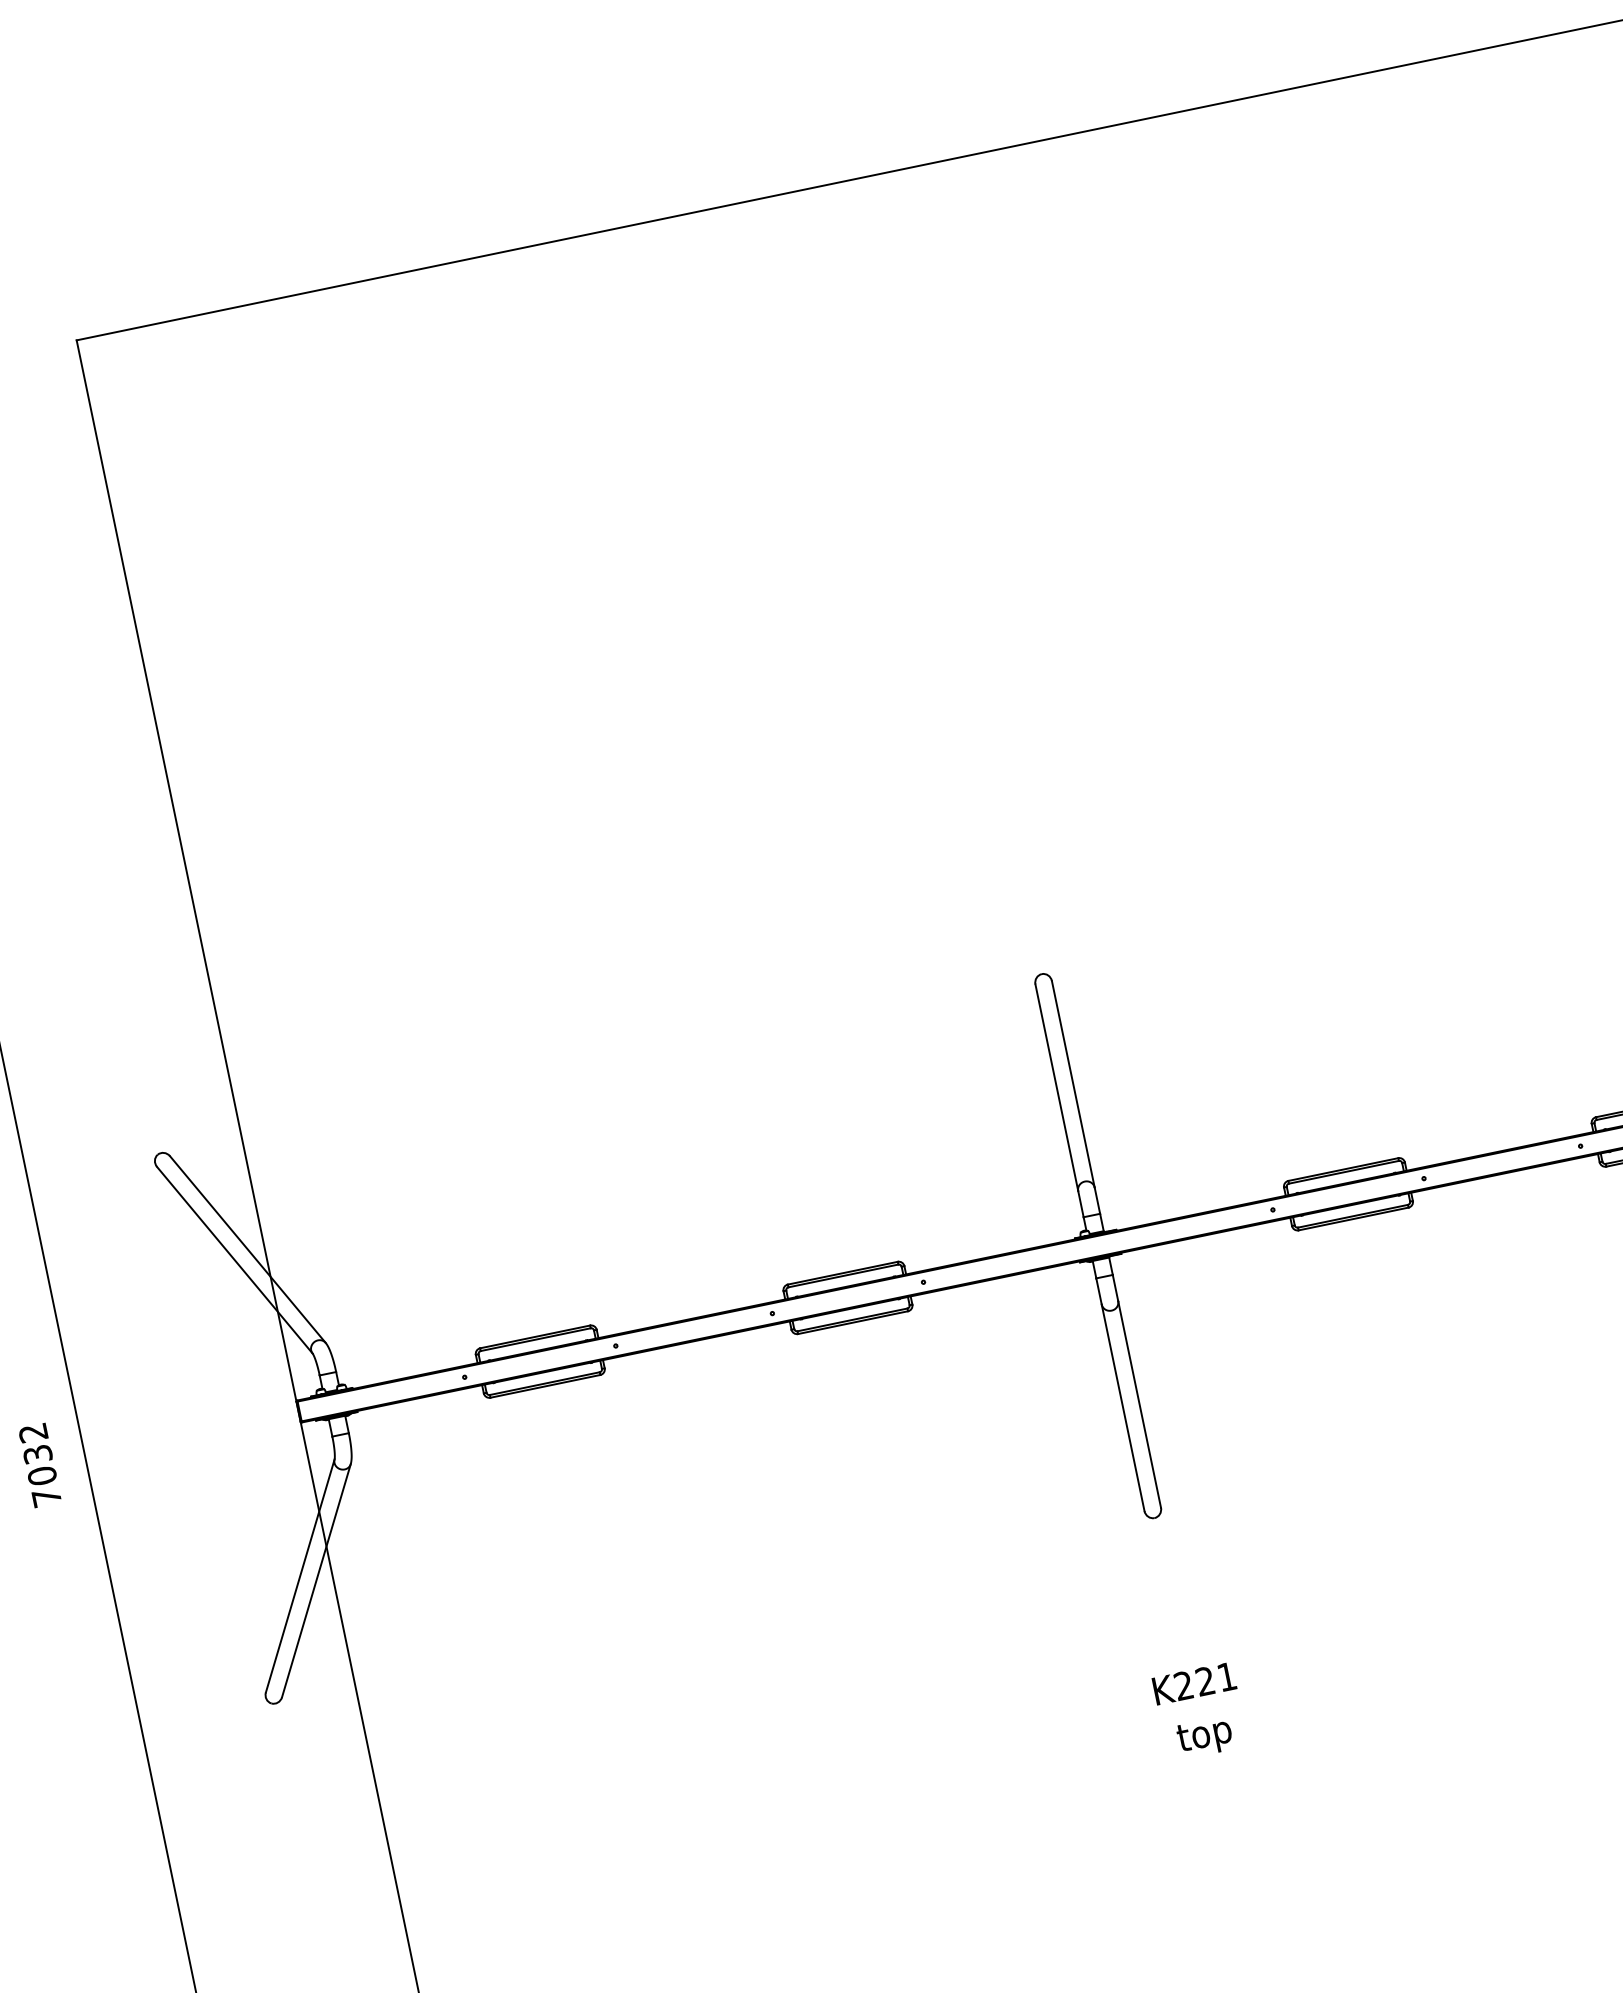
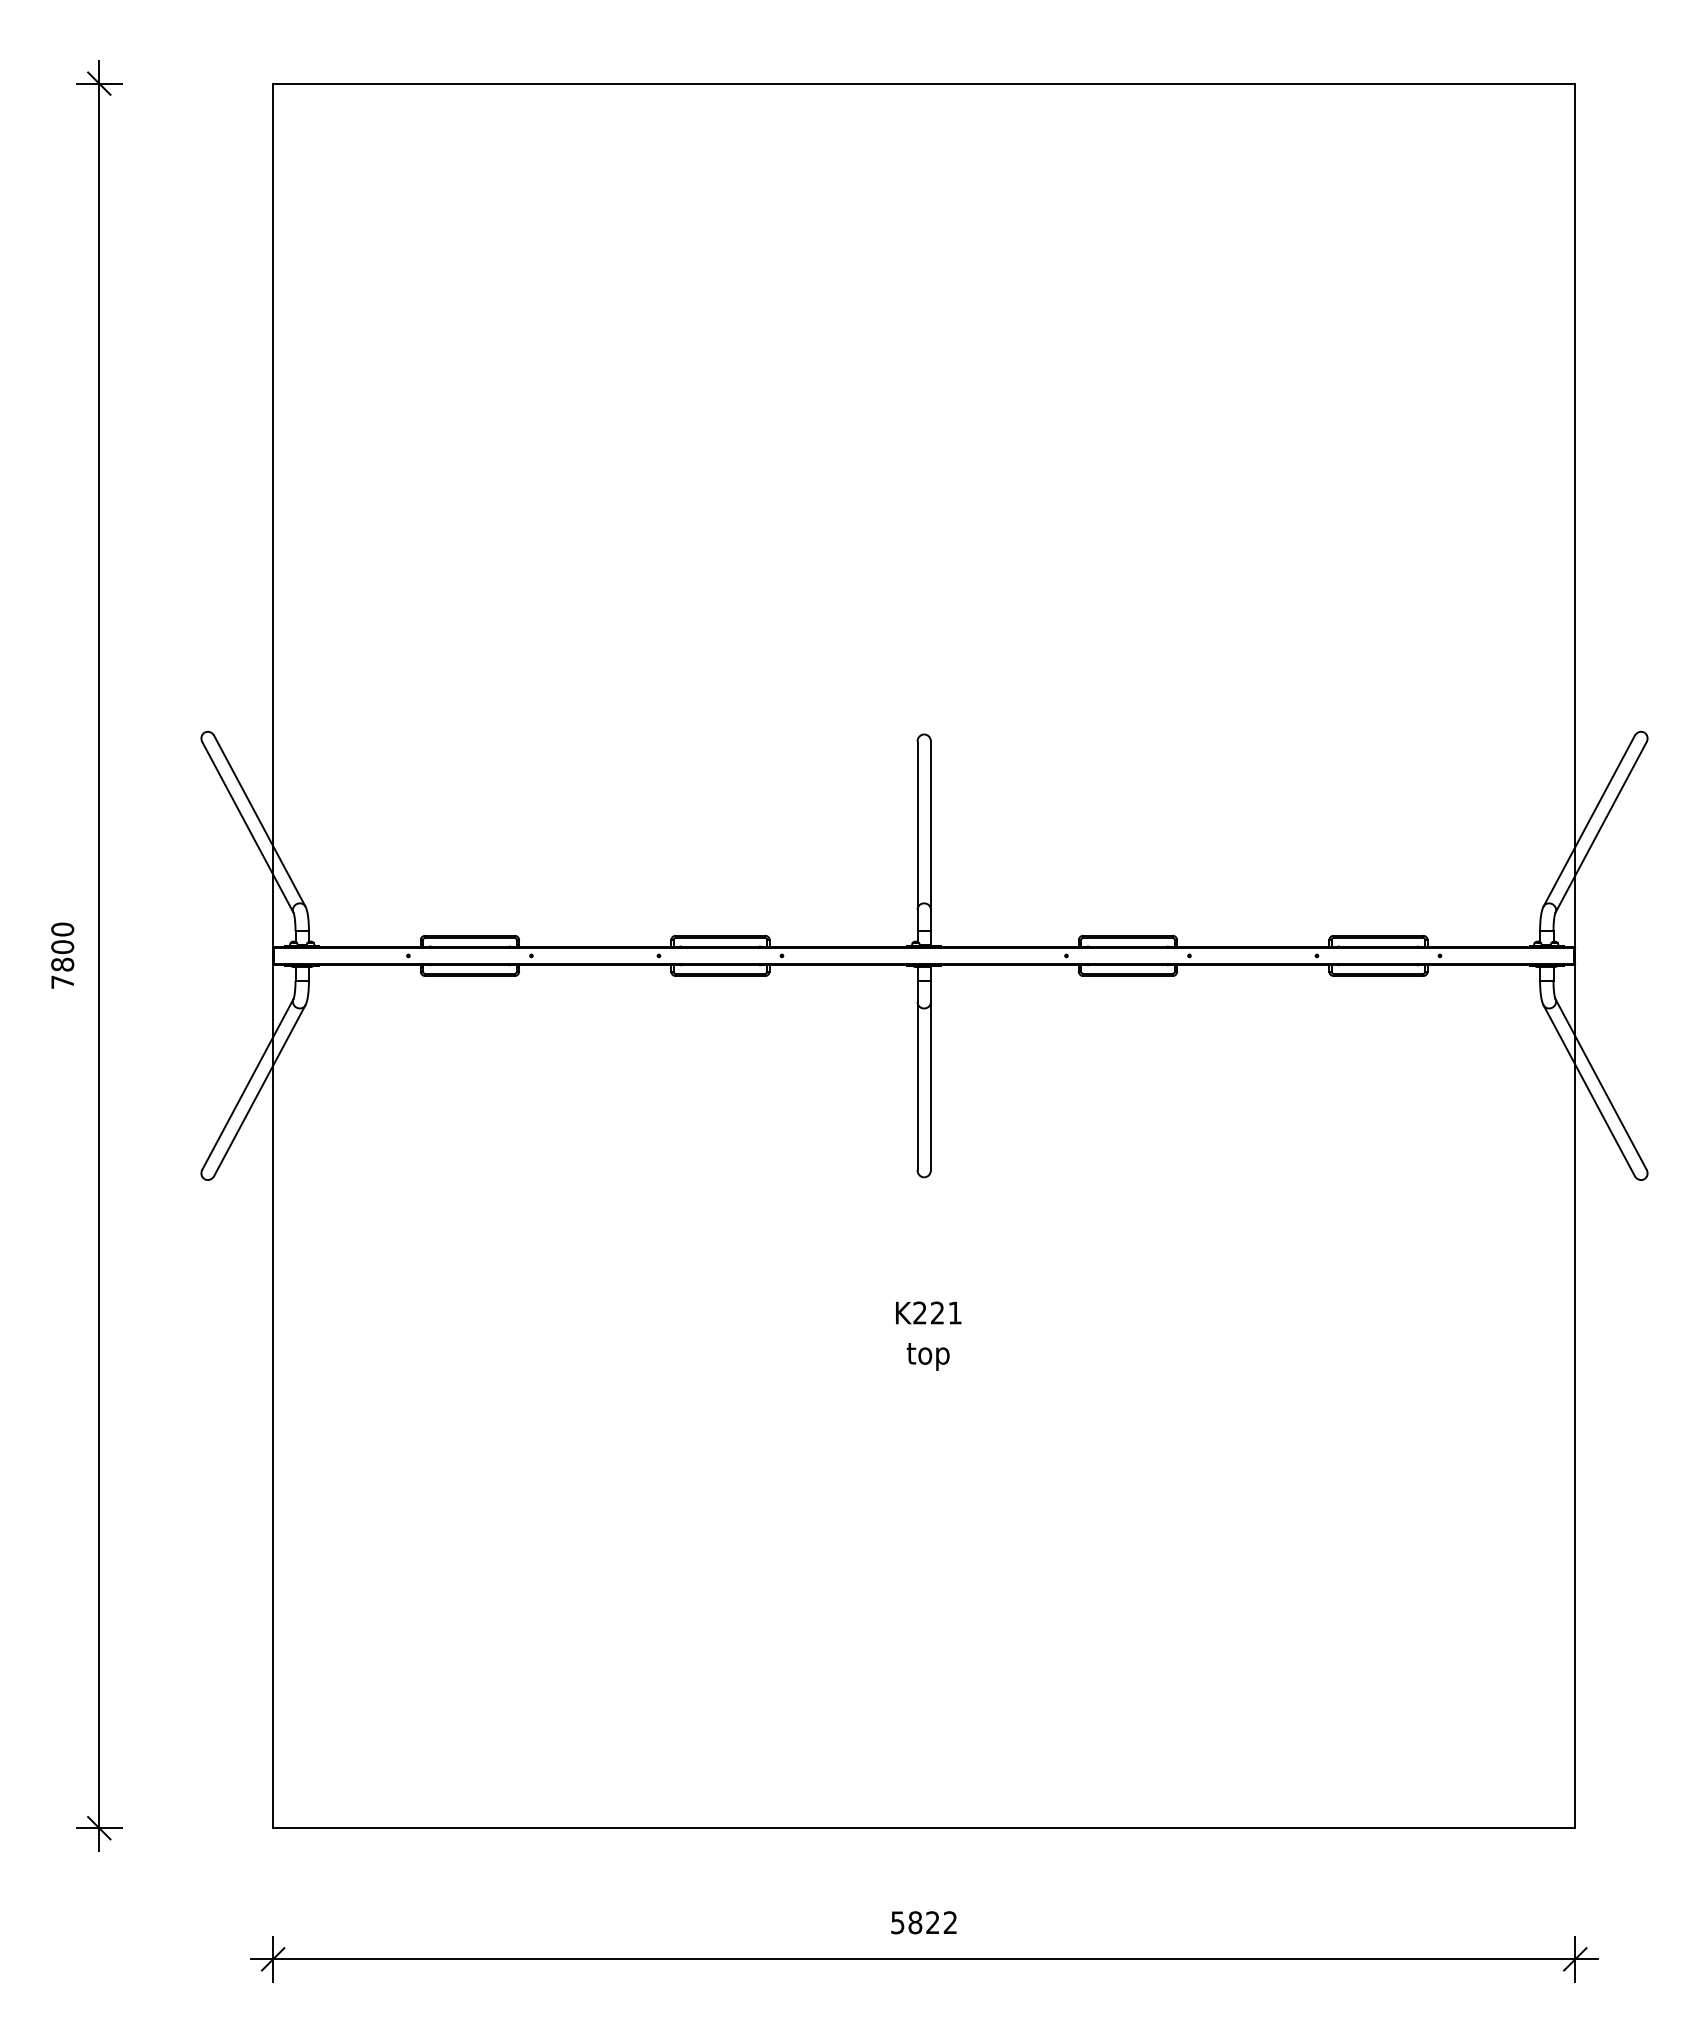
text: (37, 1453) -> (62, 946), 7032 -> 7800

